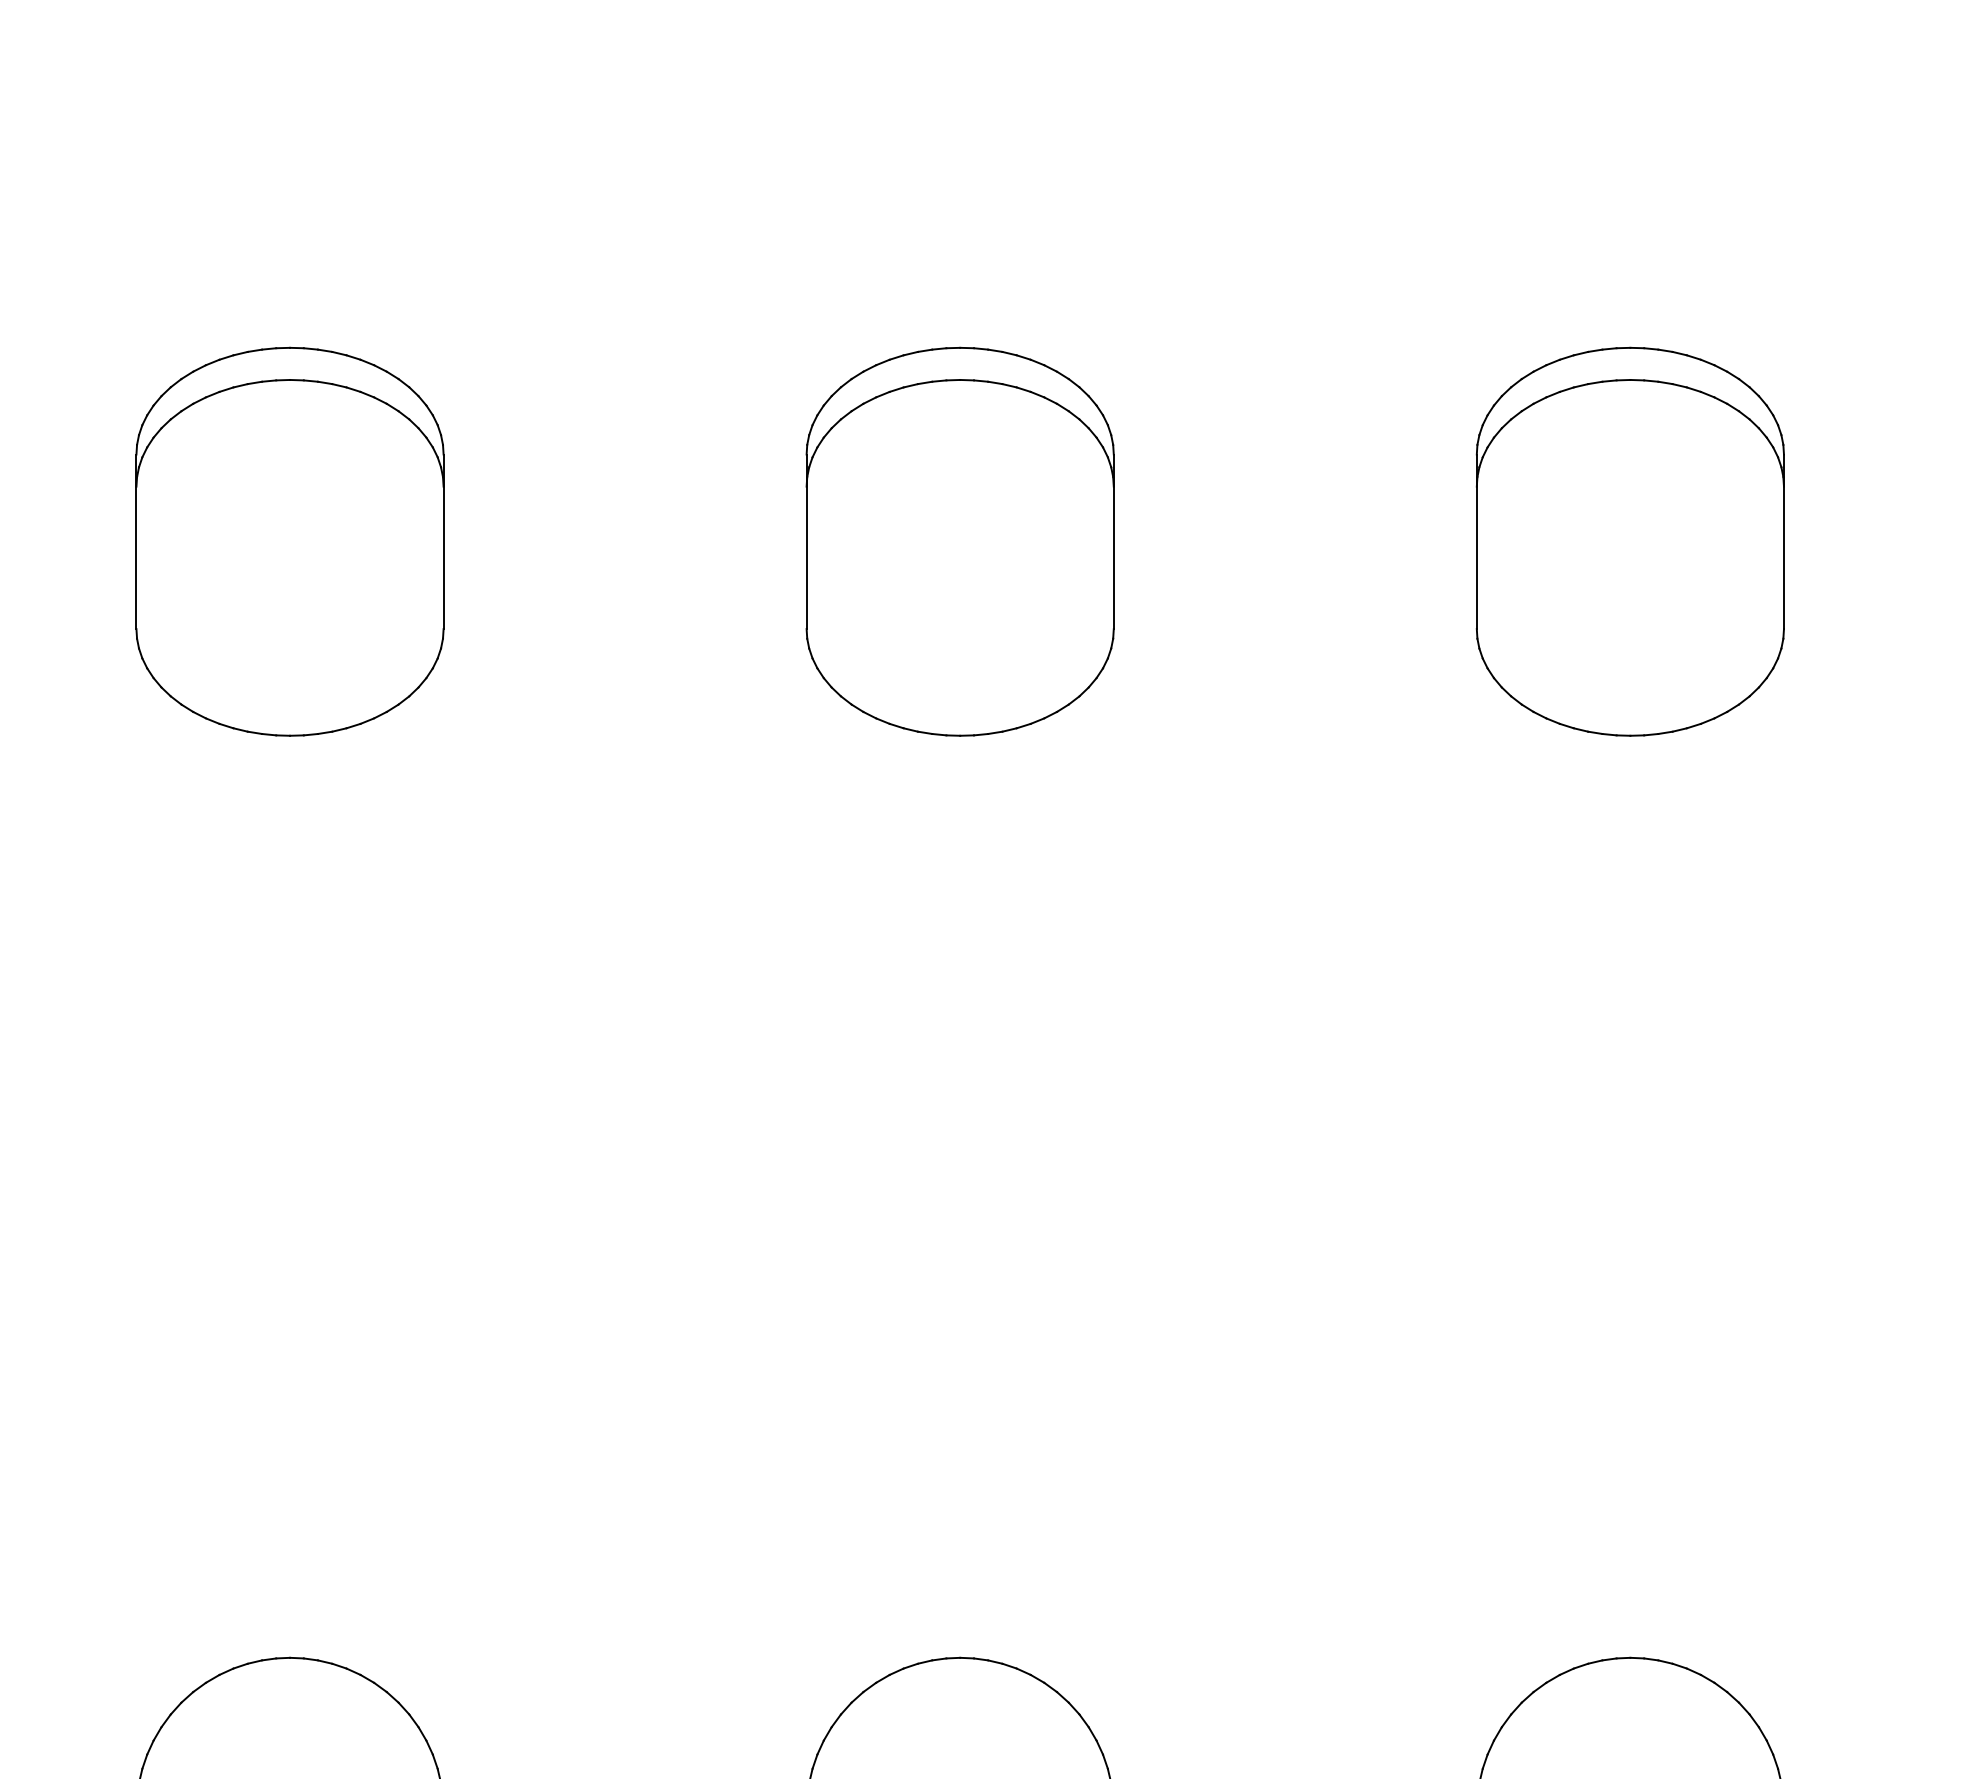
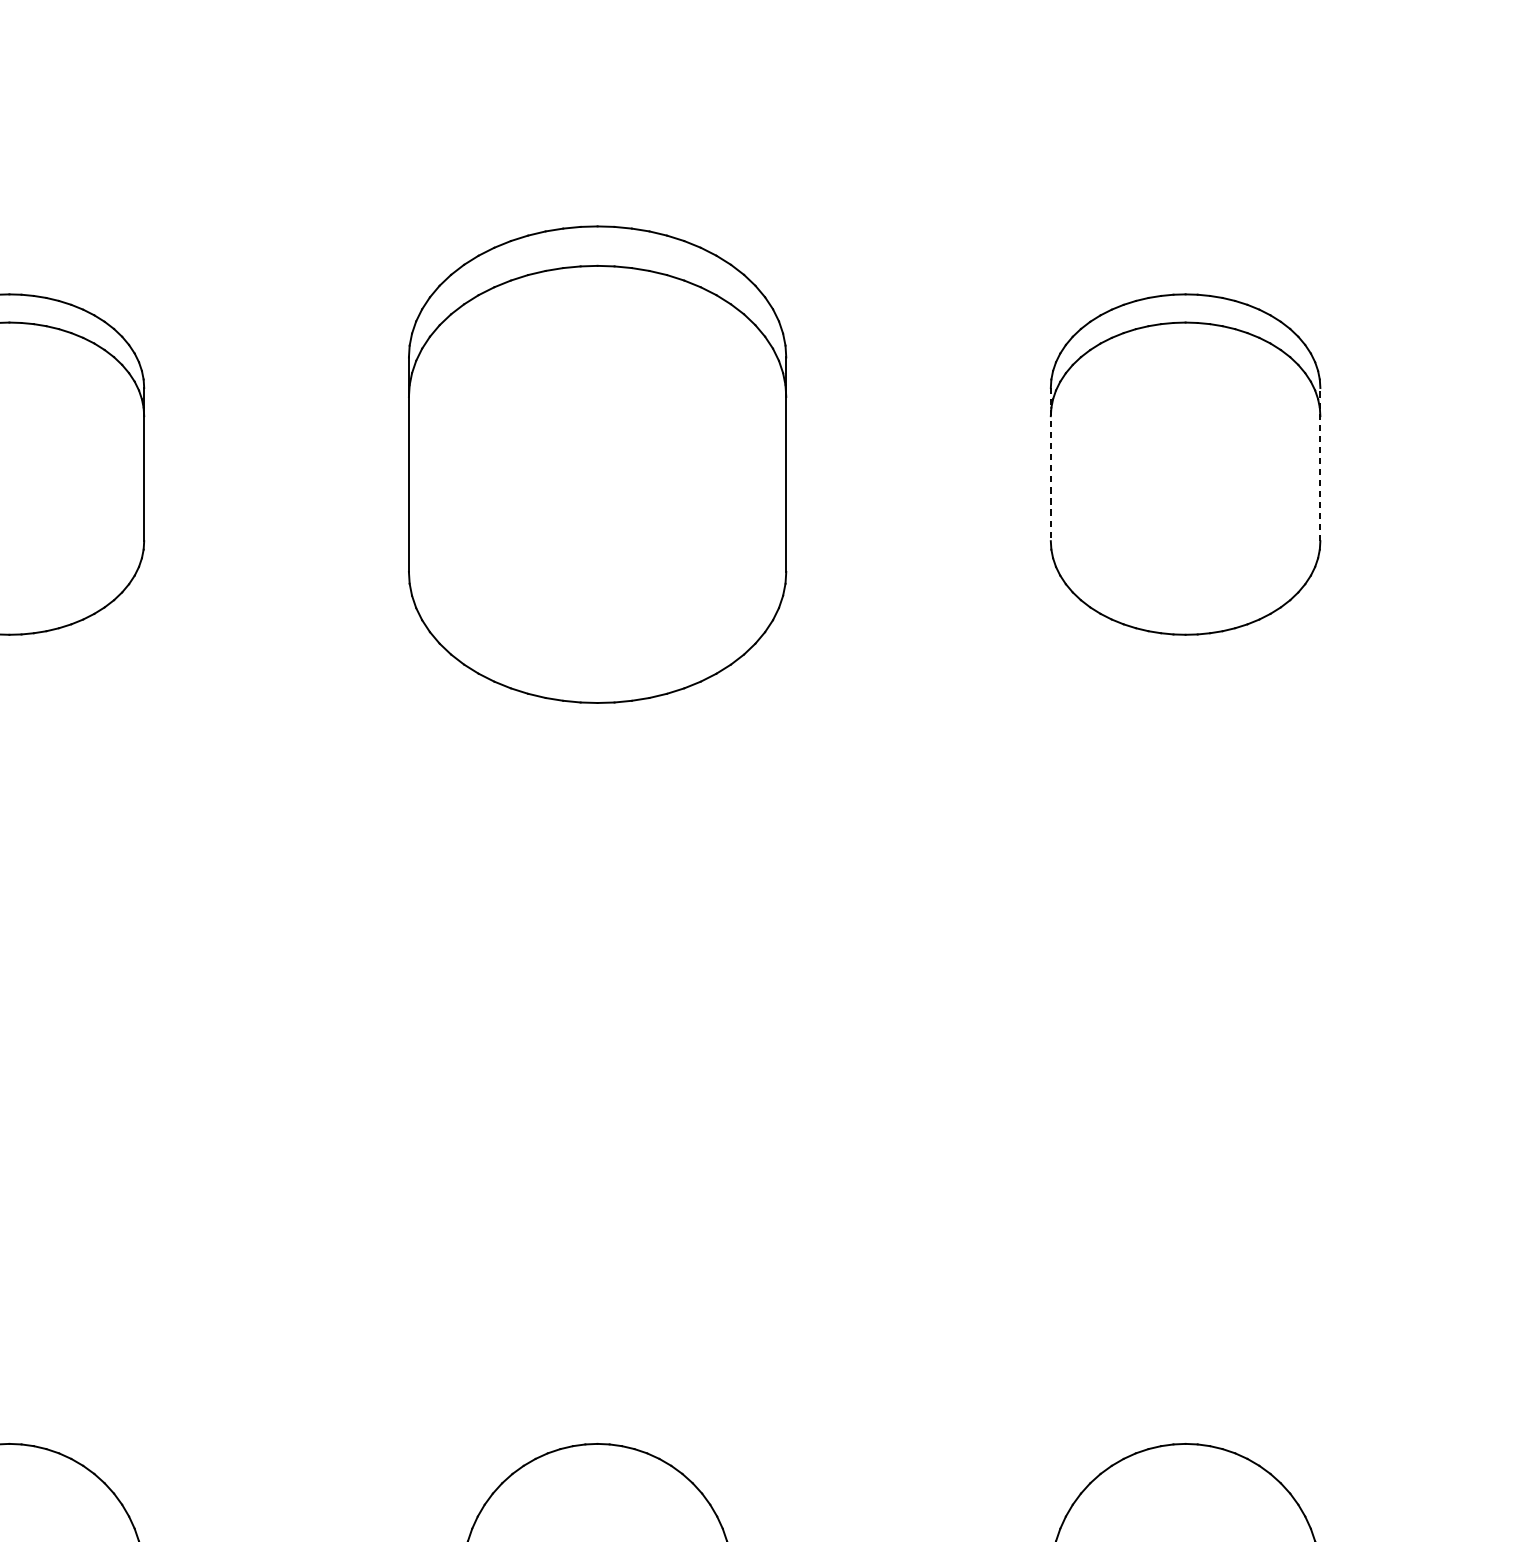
part: (959, 541) -> (596, 464), size x1.4
line: (1783, 541) -> (1319, 464), solid -> dashed
line: (1476, 542) -> (1050, 465), solid -> dashed

